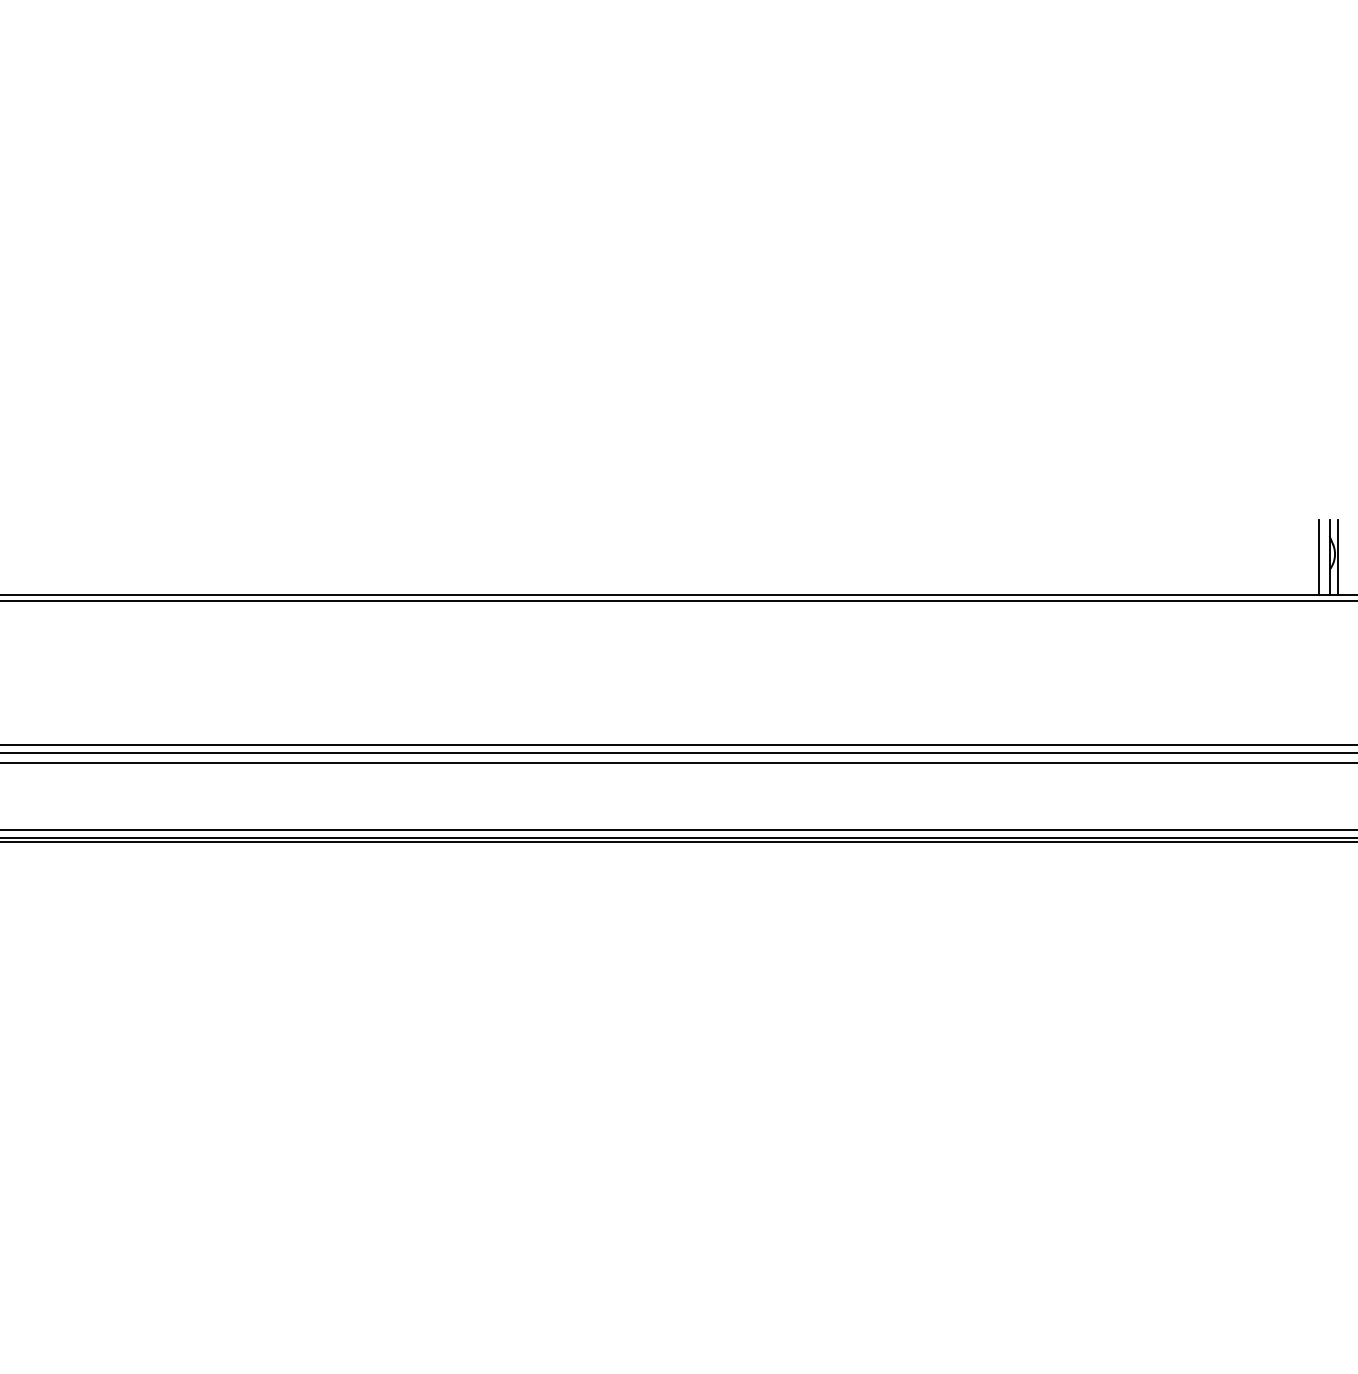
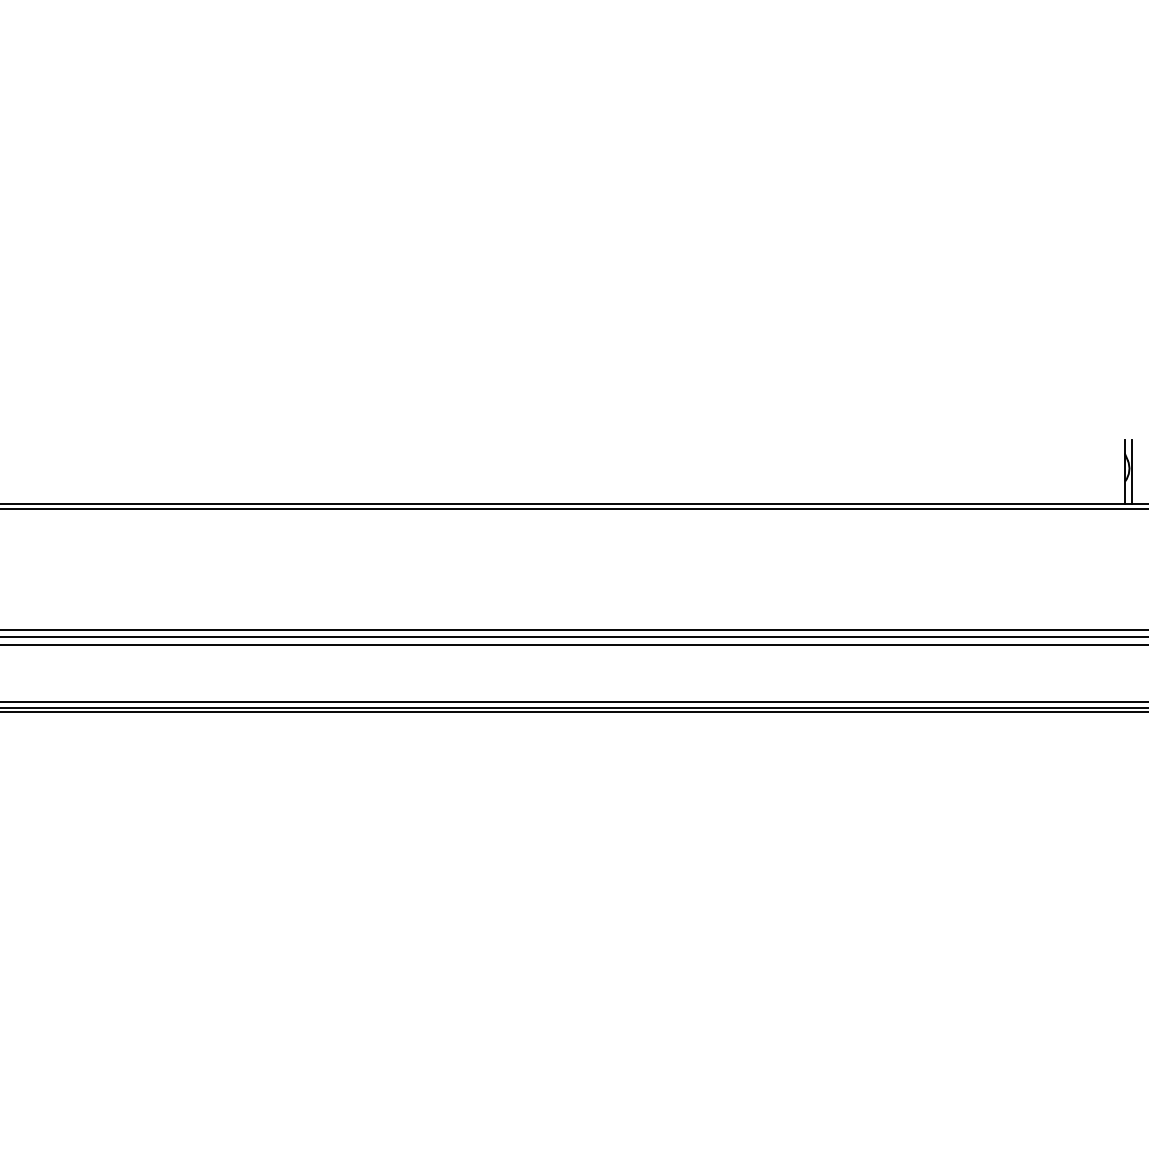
line: (1319, 557) -> (1116, 471), removed

